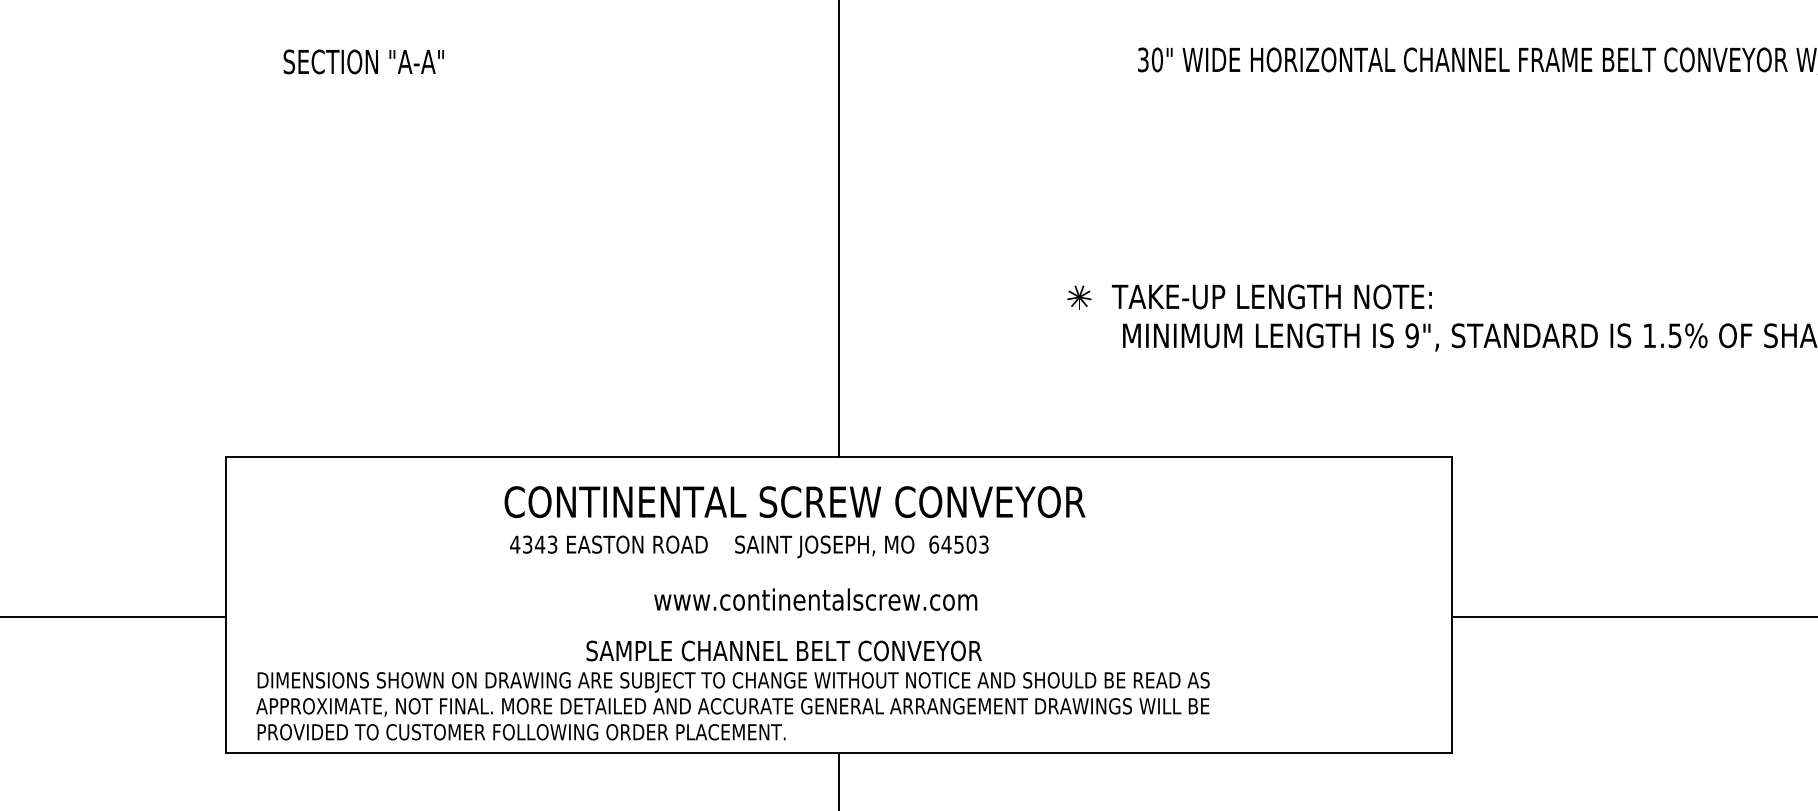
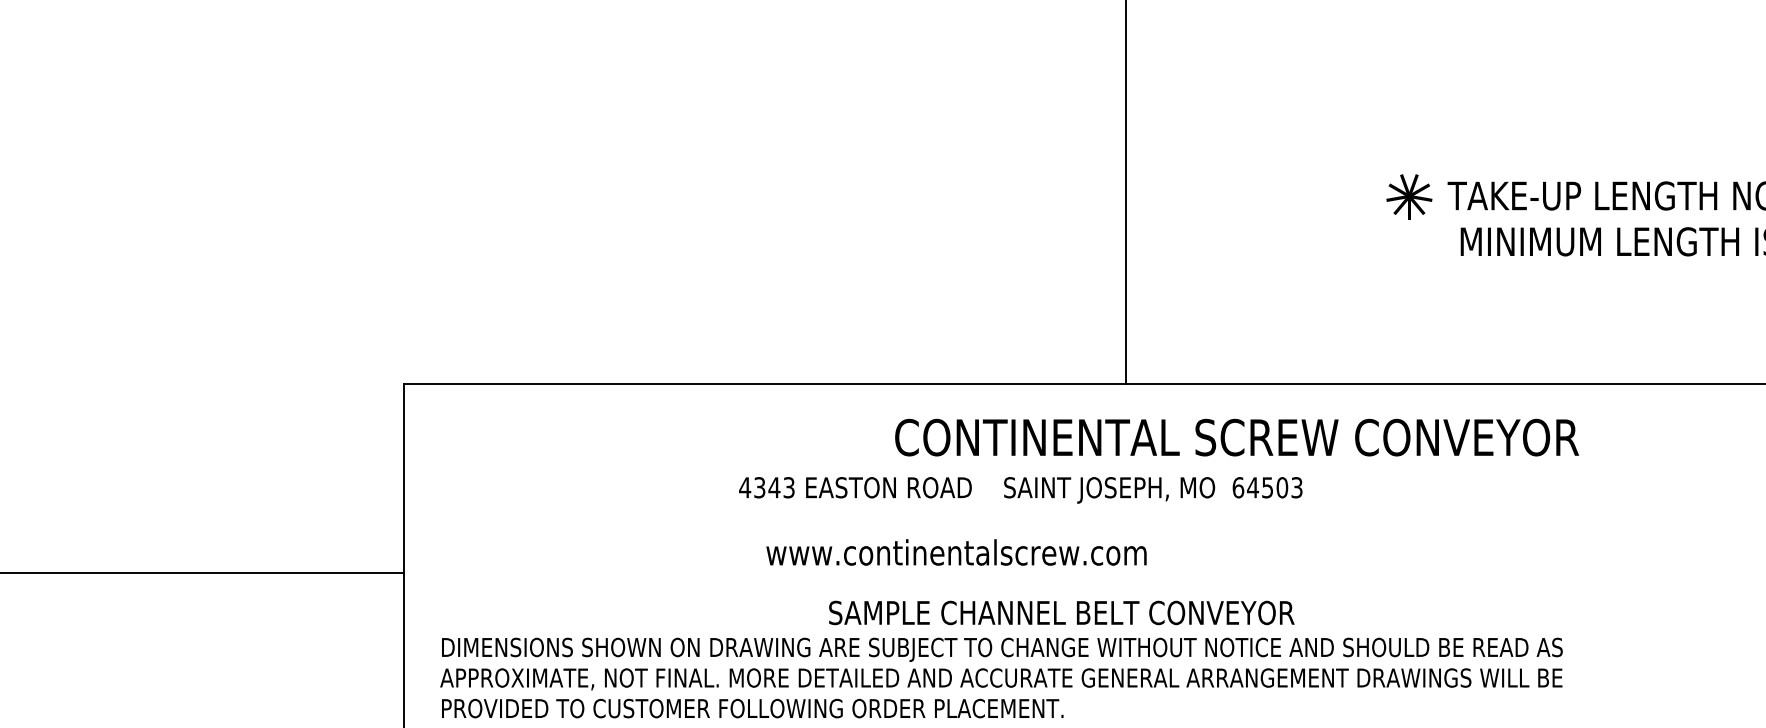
part: (1079, 297) -> (1409, 196), size x1.6
text: (794, 501) -> (1236, 436), moved
text: (815, 599) -> (956, 552), moved

